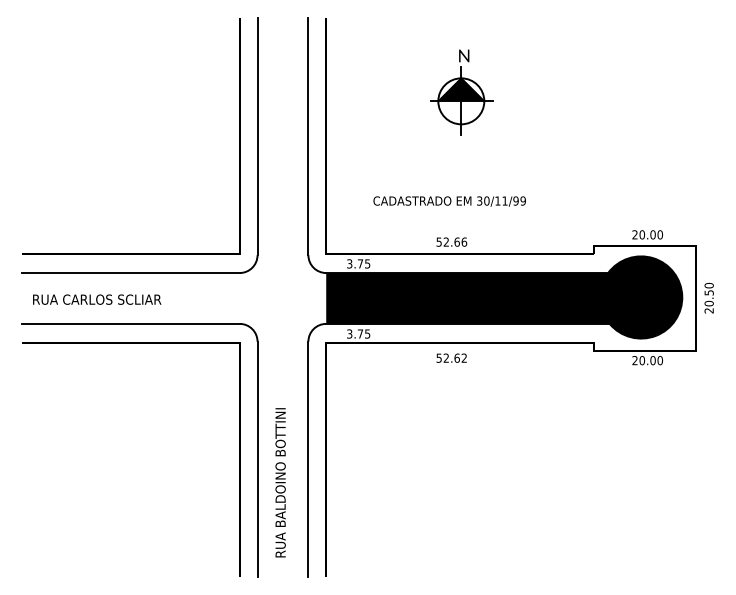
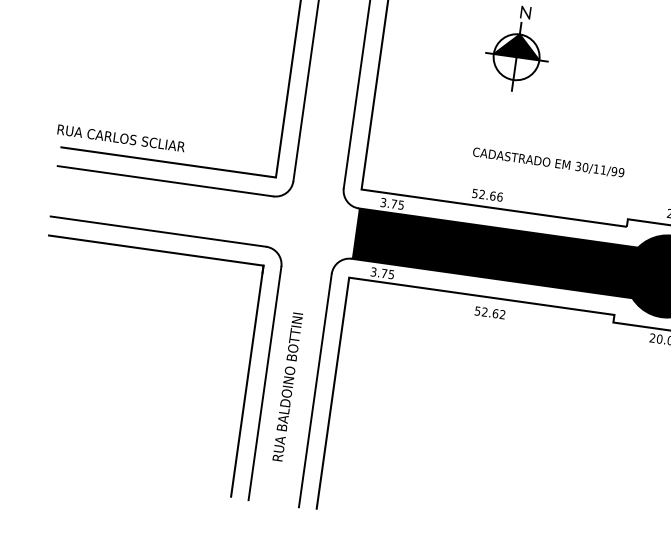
text: (449, 201) -> (548, 162), moved
text: (97, 299) -> (121, 138), moved
text: (451, 357) -> (490, 312), moved
text: (280, 482) -> (287, 386), moved

